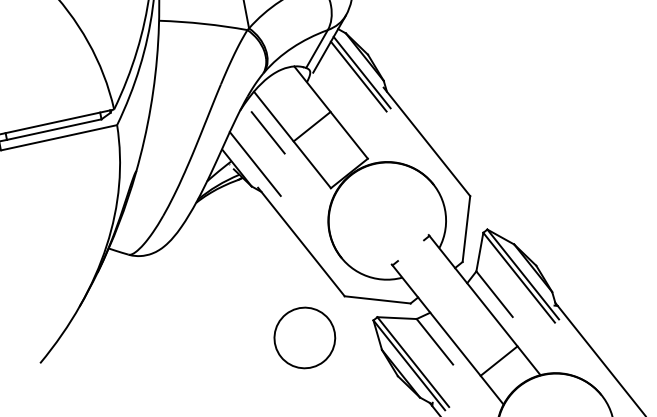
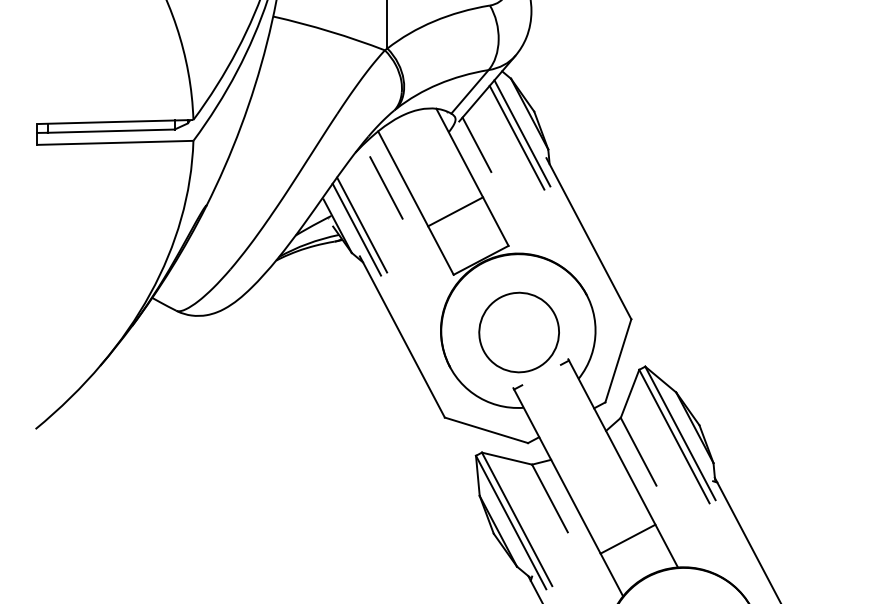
line: (329, 87) -> (476, 144), added
line: (312, 126) -> (455, 211), moved
line: (251, 168) -> (356, 229), added
part: (304, 338) -> (518, 332), moved

